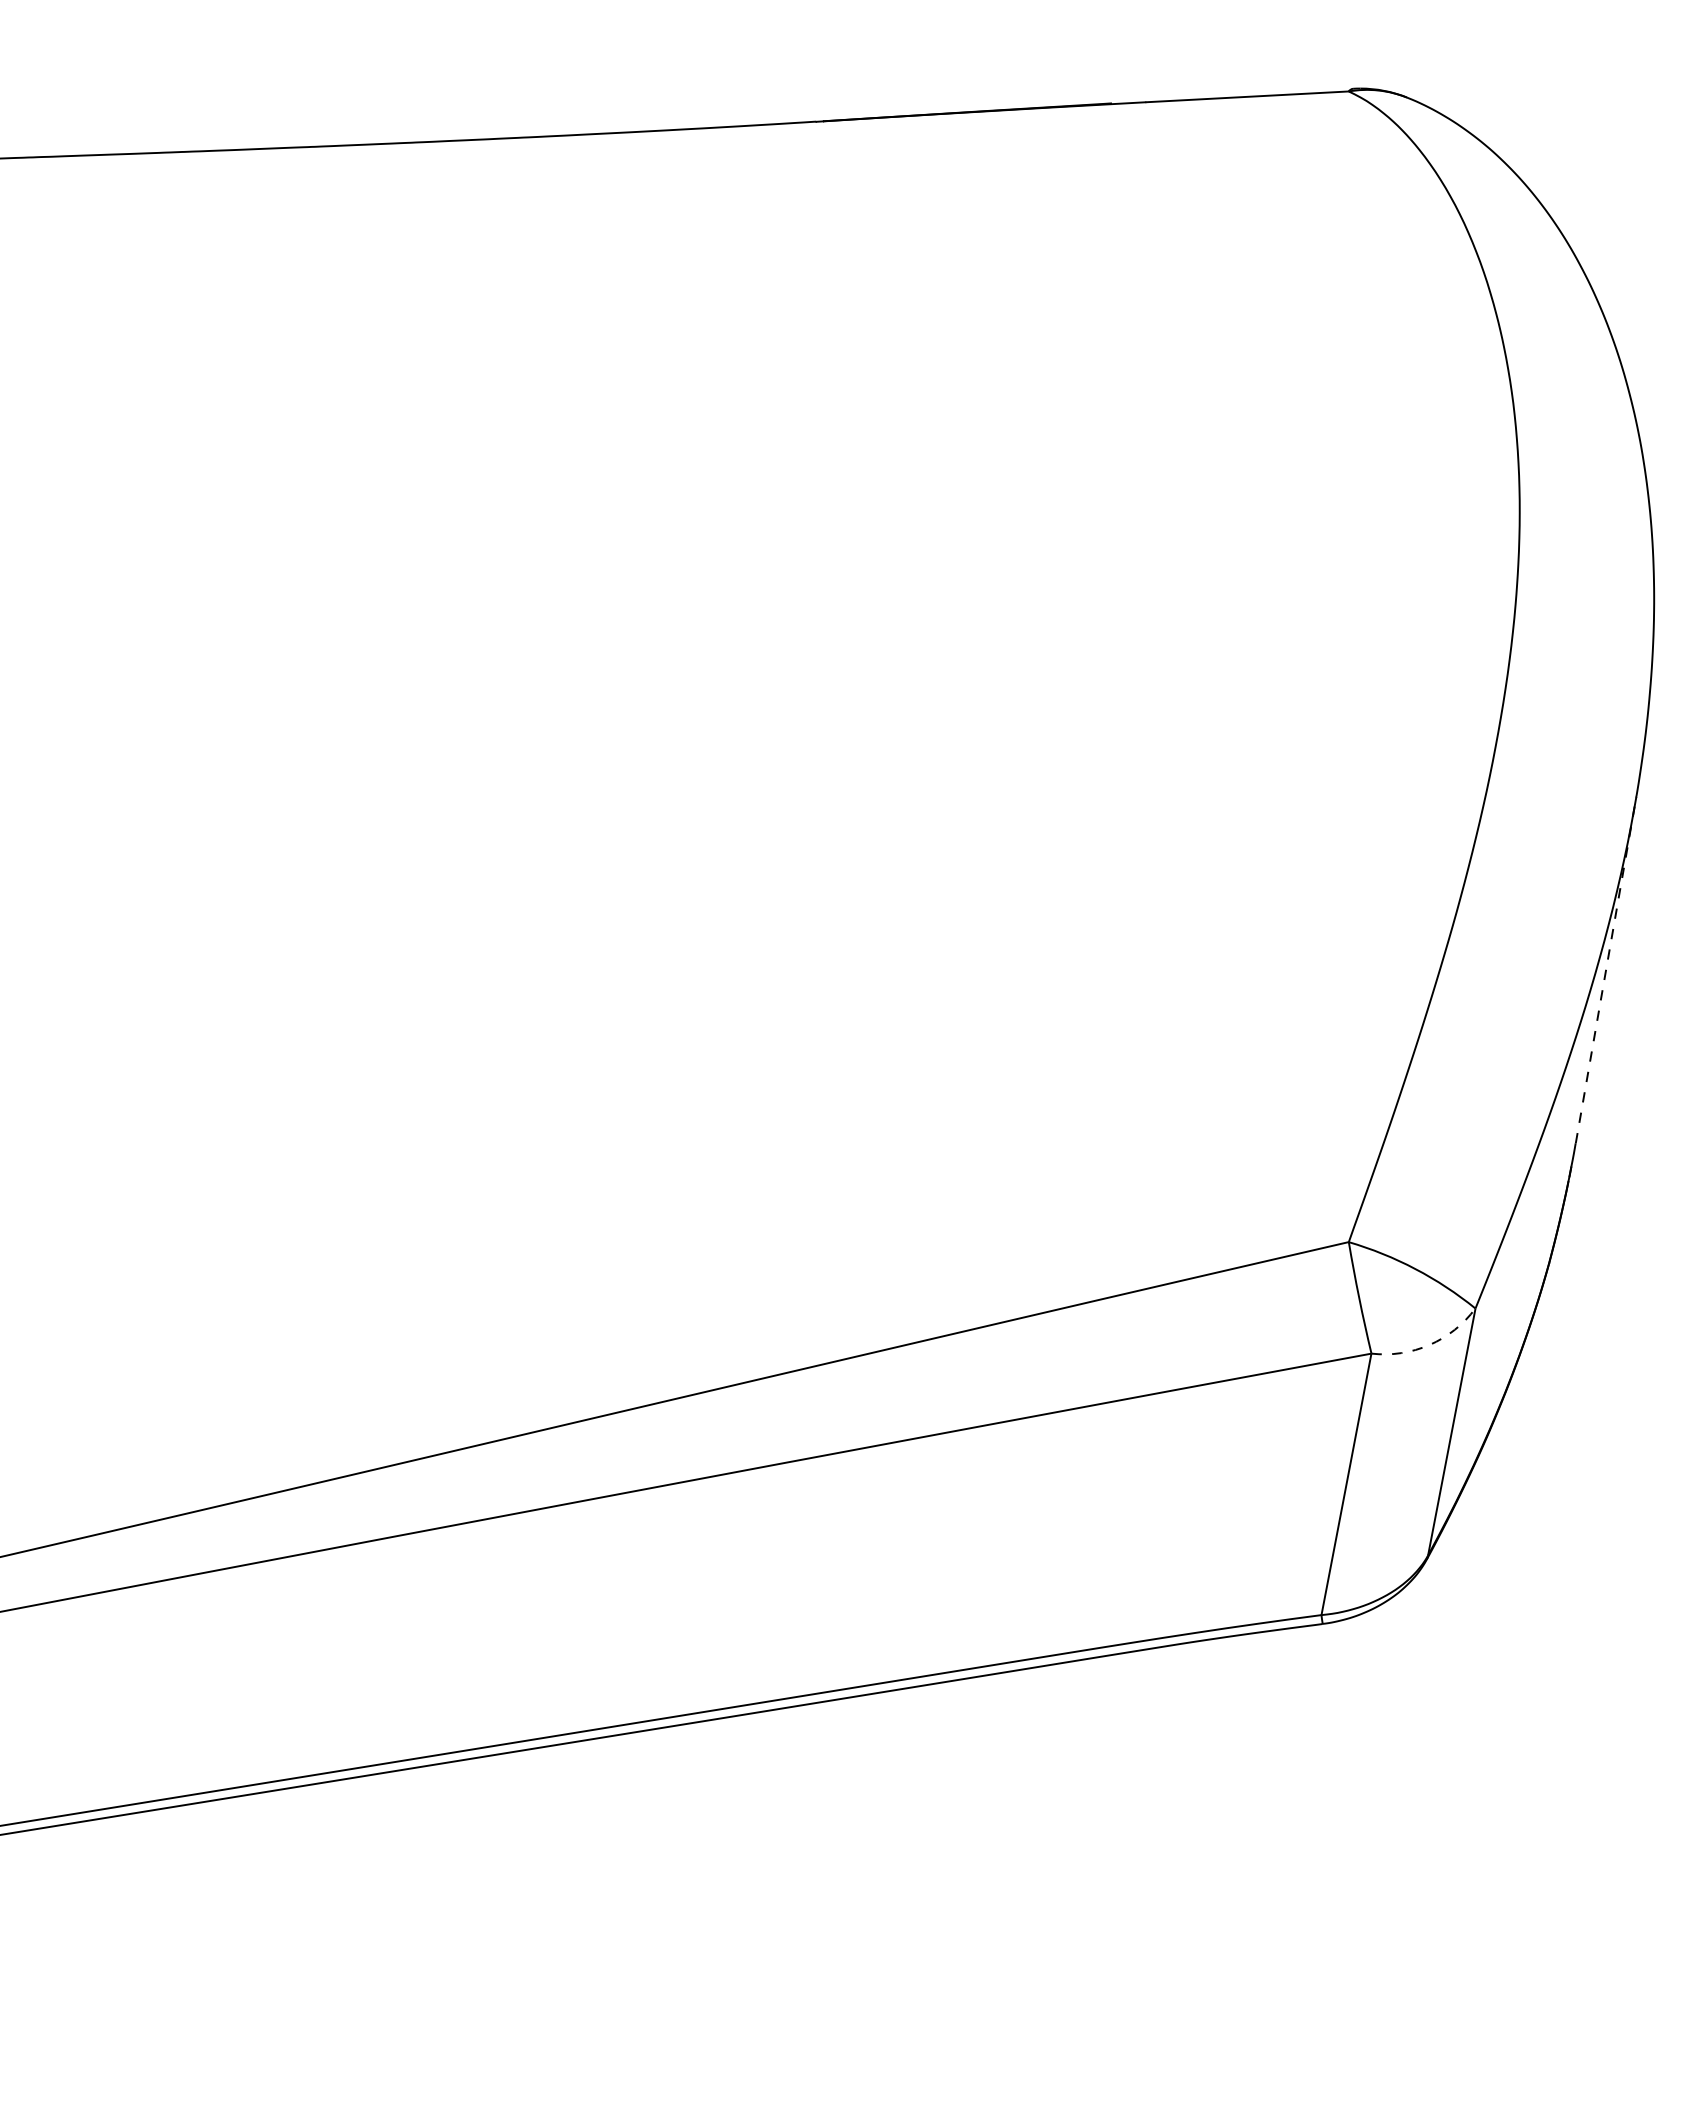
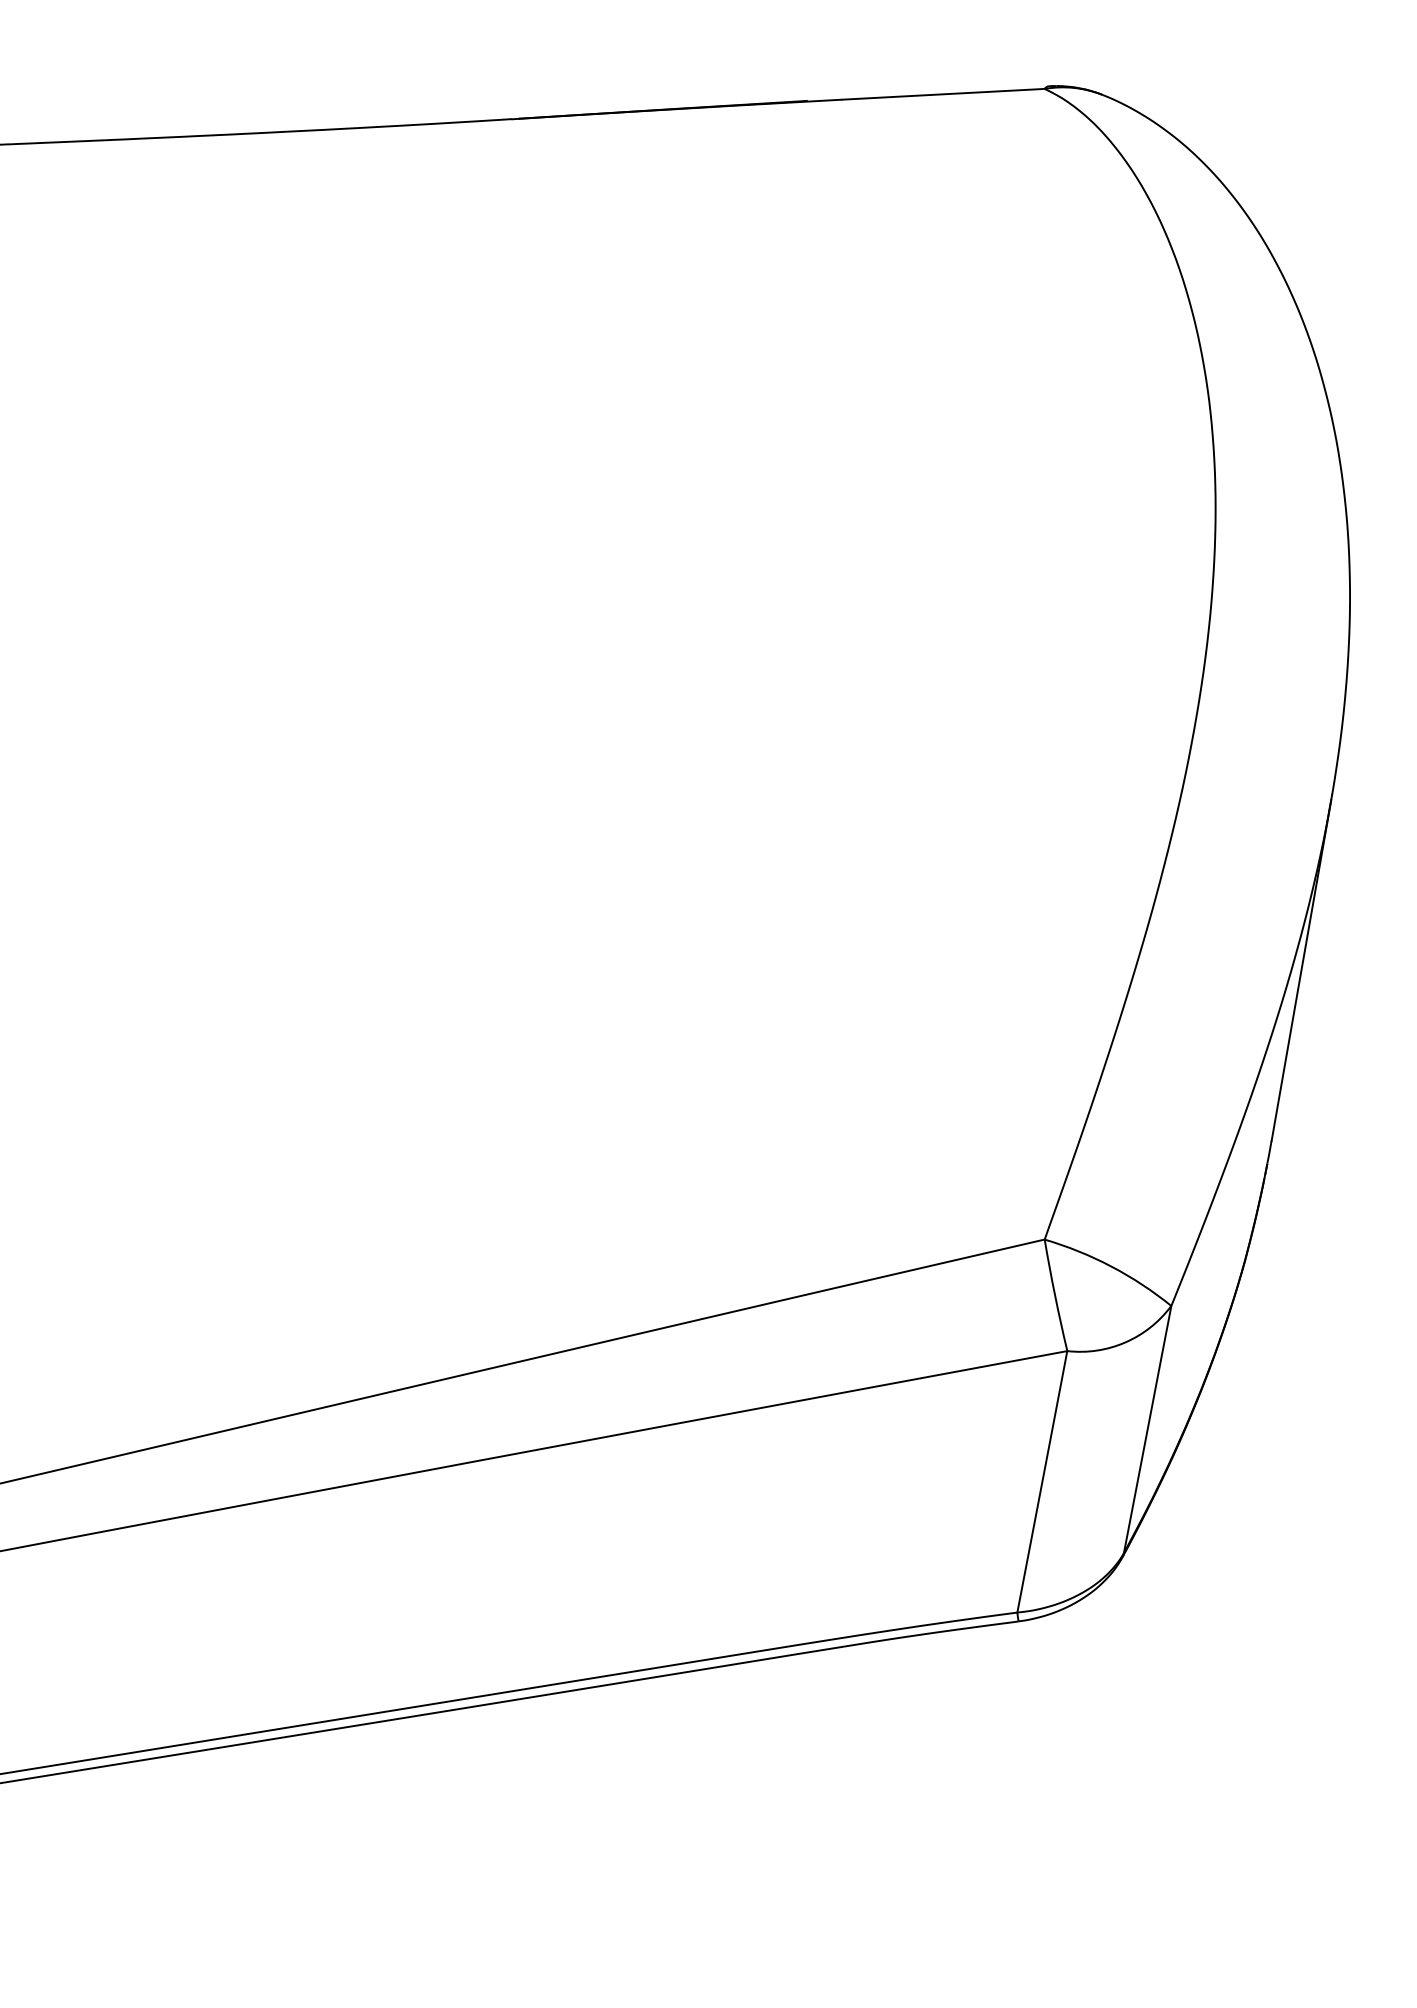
line: (1605, 972) -> (1301, 969), dashed -> solid
arc: (1429, 1344) -> (1125, 1341), dashed -> solid

